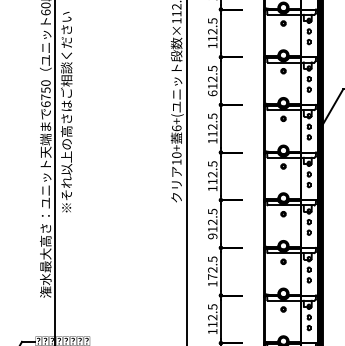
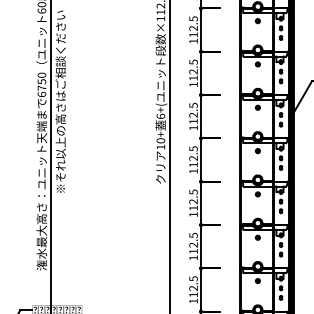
text: (212, 93) -> (193, 84), 612.5 -> 112.5
text: (212, 236) -> (193, 214), 912.5 -> 112.5
text: (212, 276) -> (193, 251), 172.5 -> 112.5

